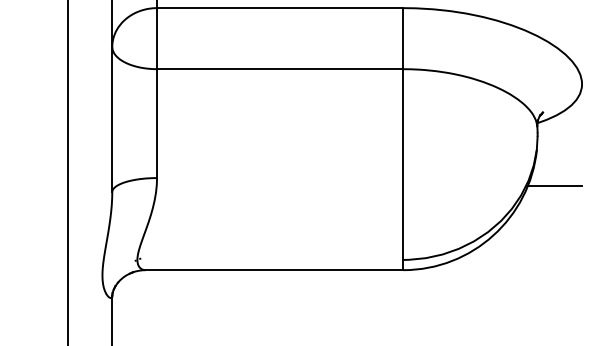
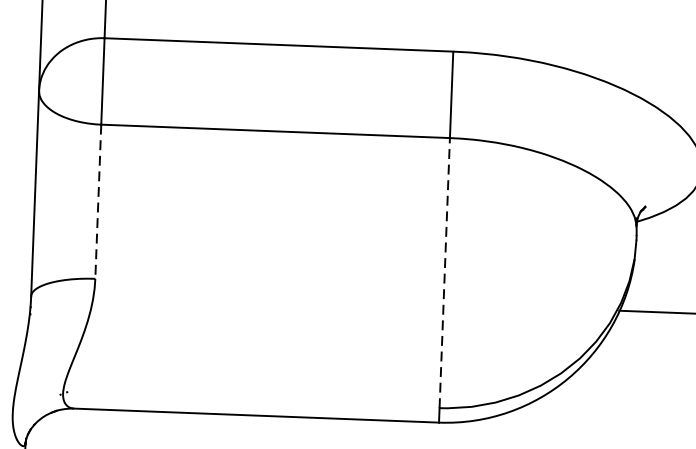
line: (157, 124) -> (98, 203), solid -> dashed
line: (403, 164) -> (445, 273), solid -> dashed

